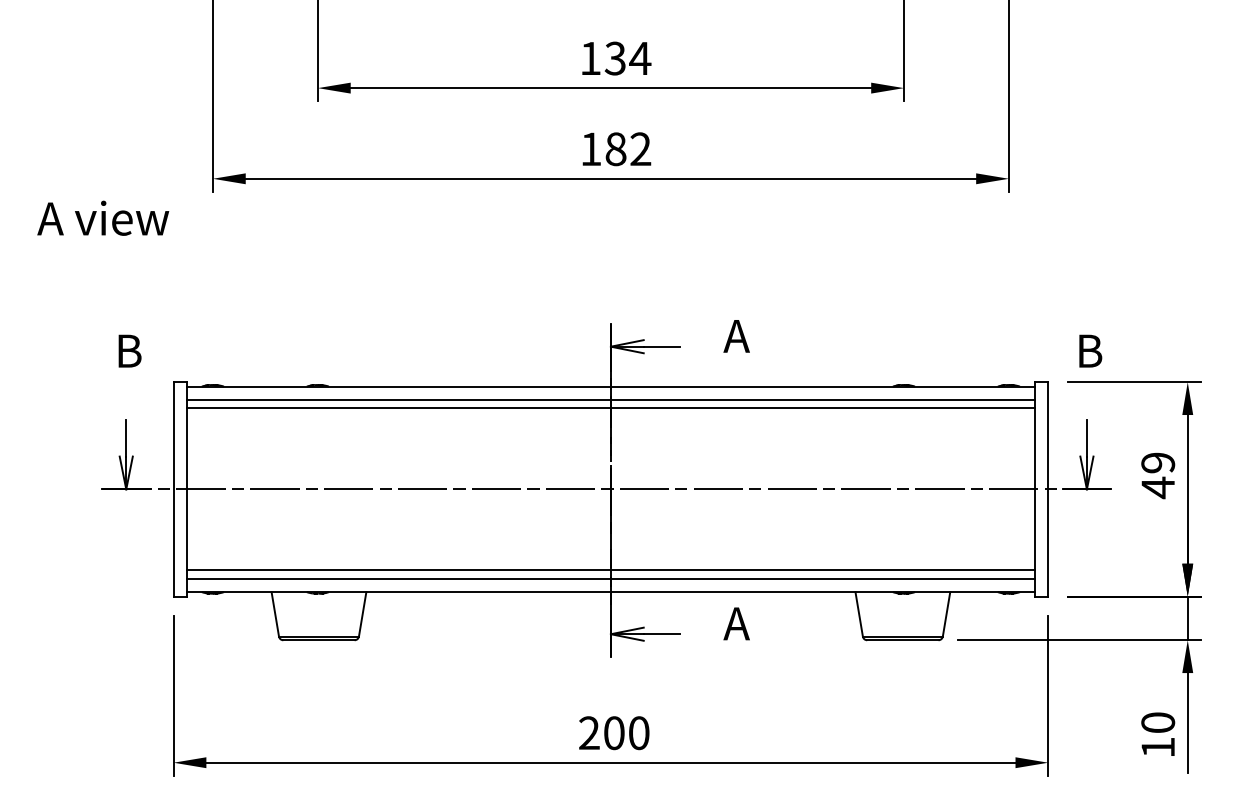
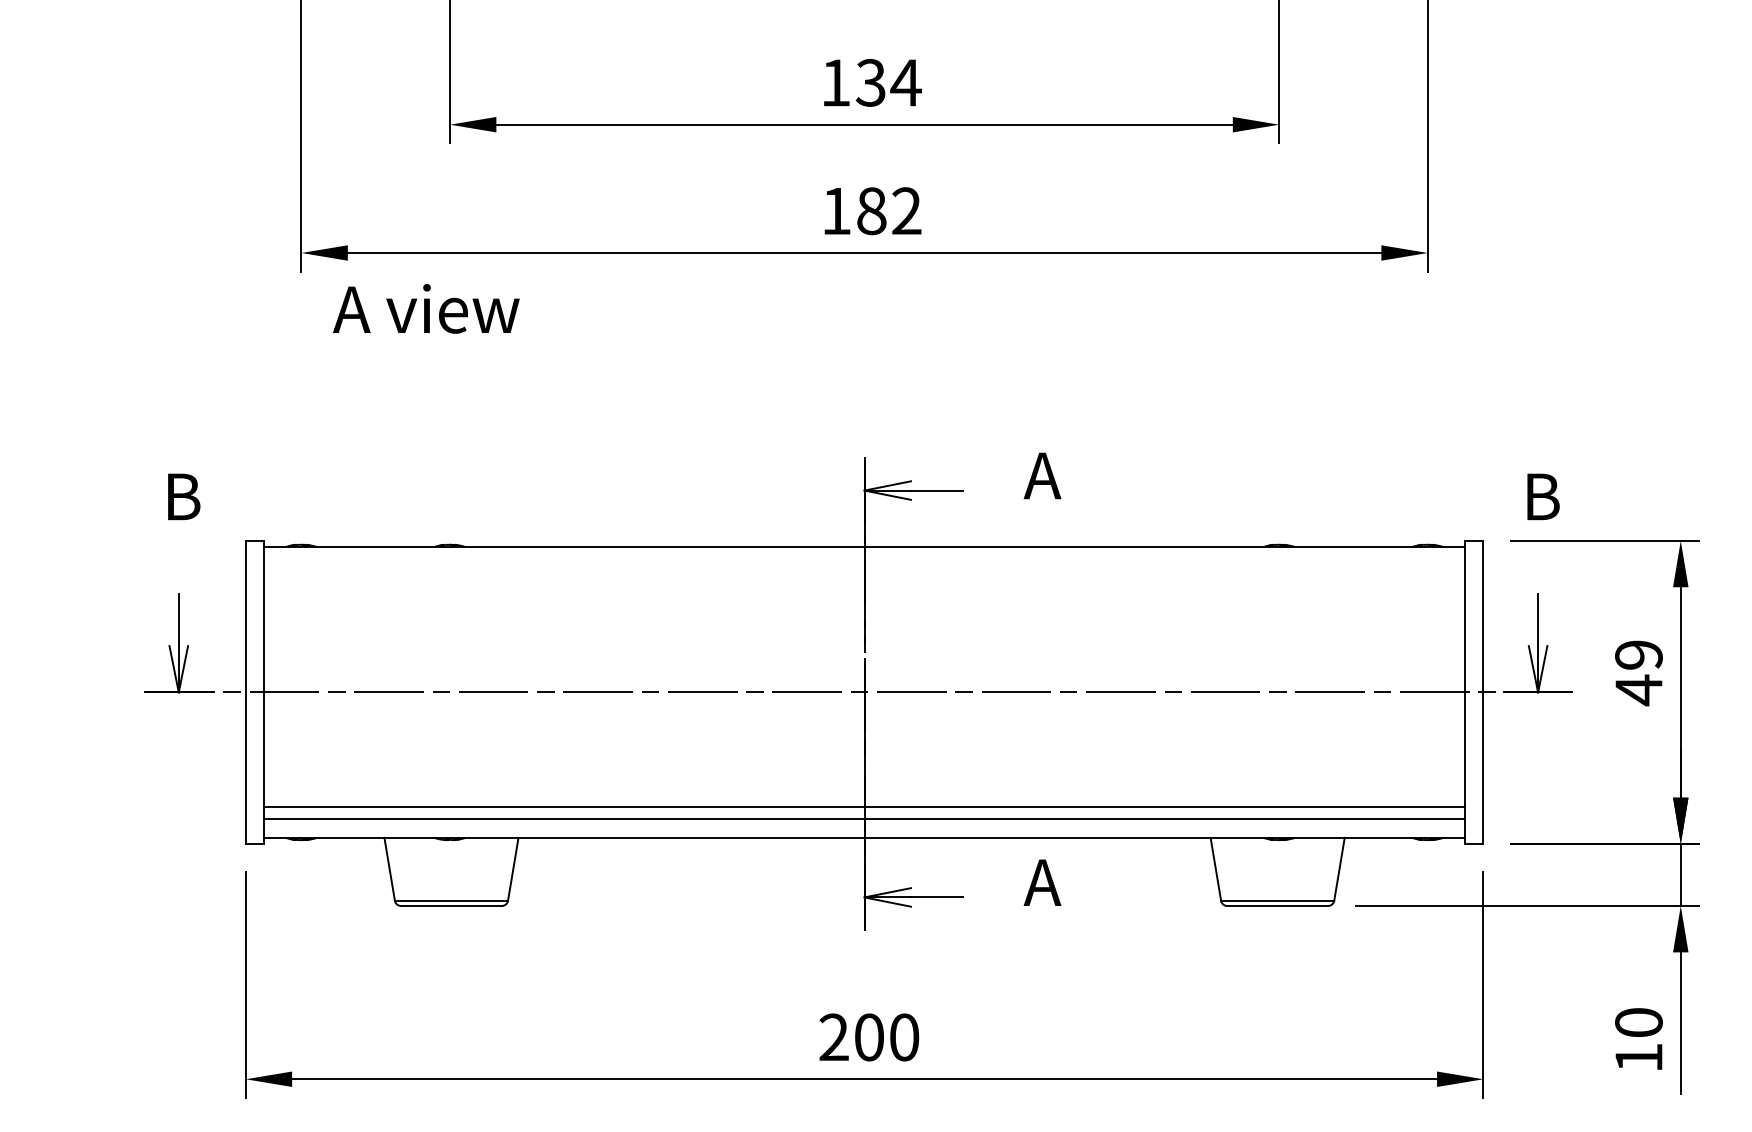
text: (103, 217) -> (426, 307), moved
line: (610, 399) -> (863, 565), removed
line: (610, 408) -> (863, 578), removed

